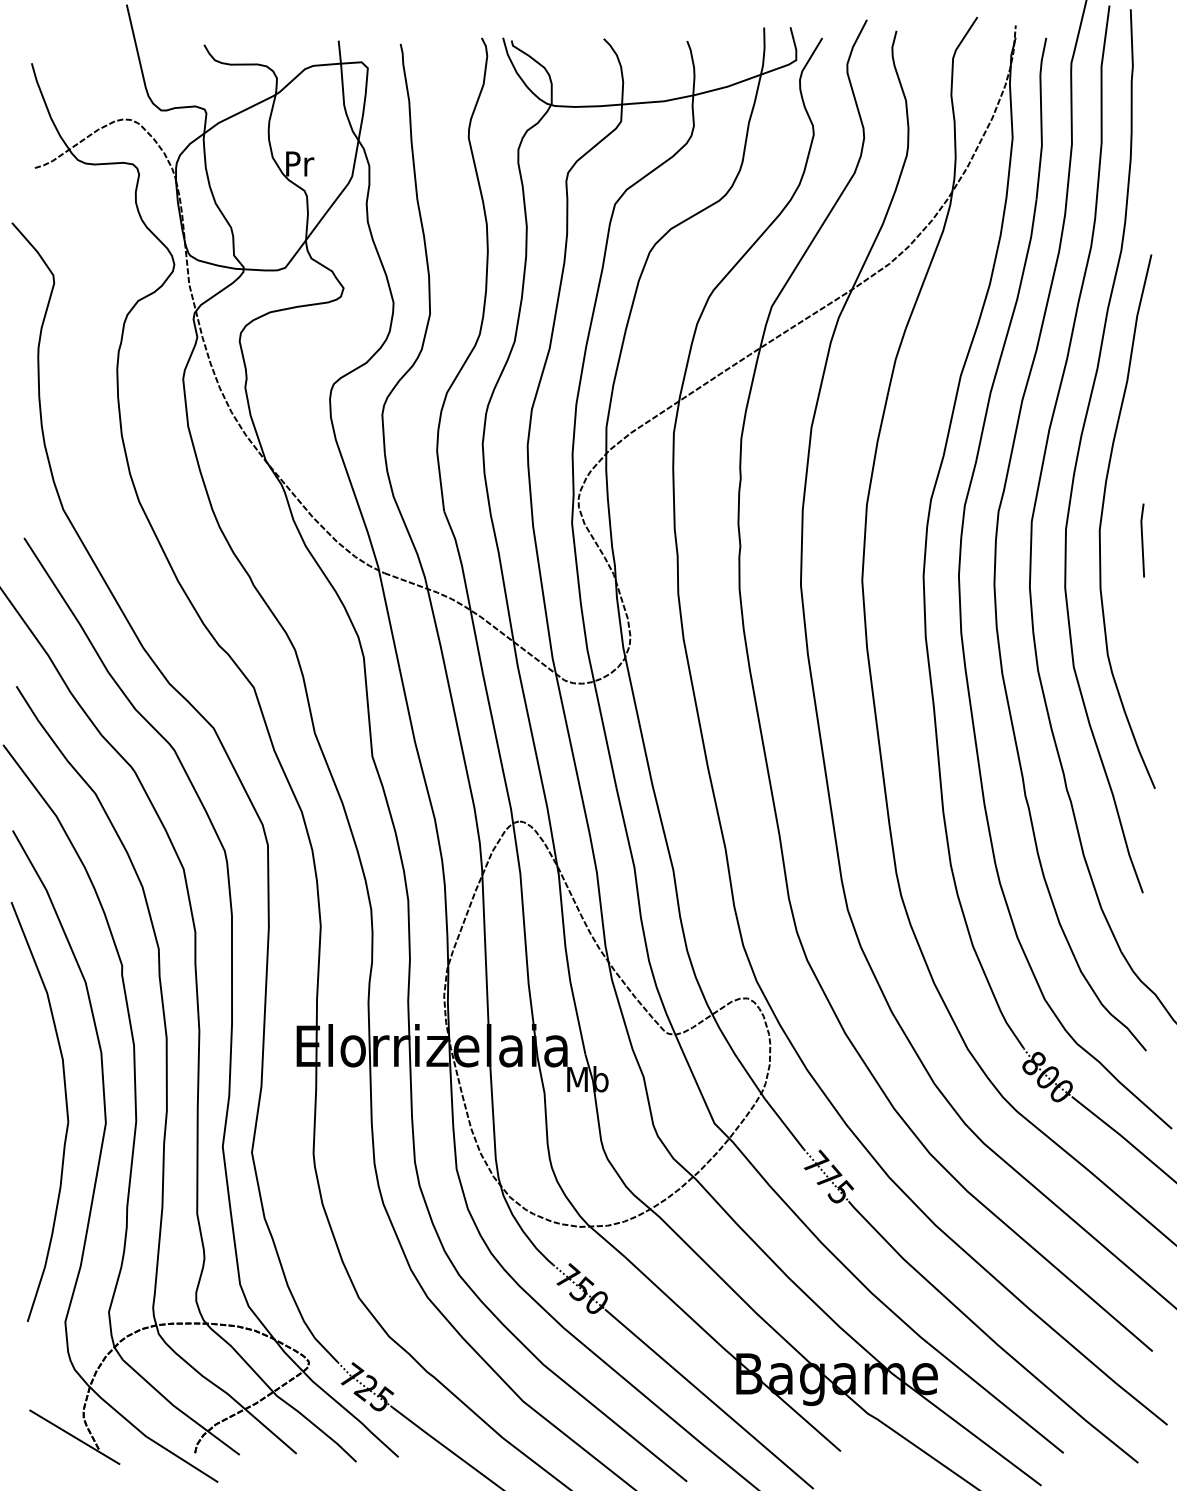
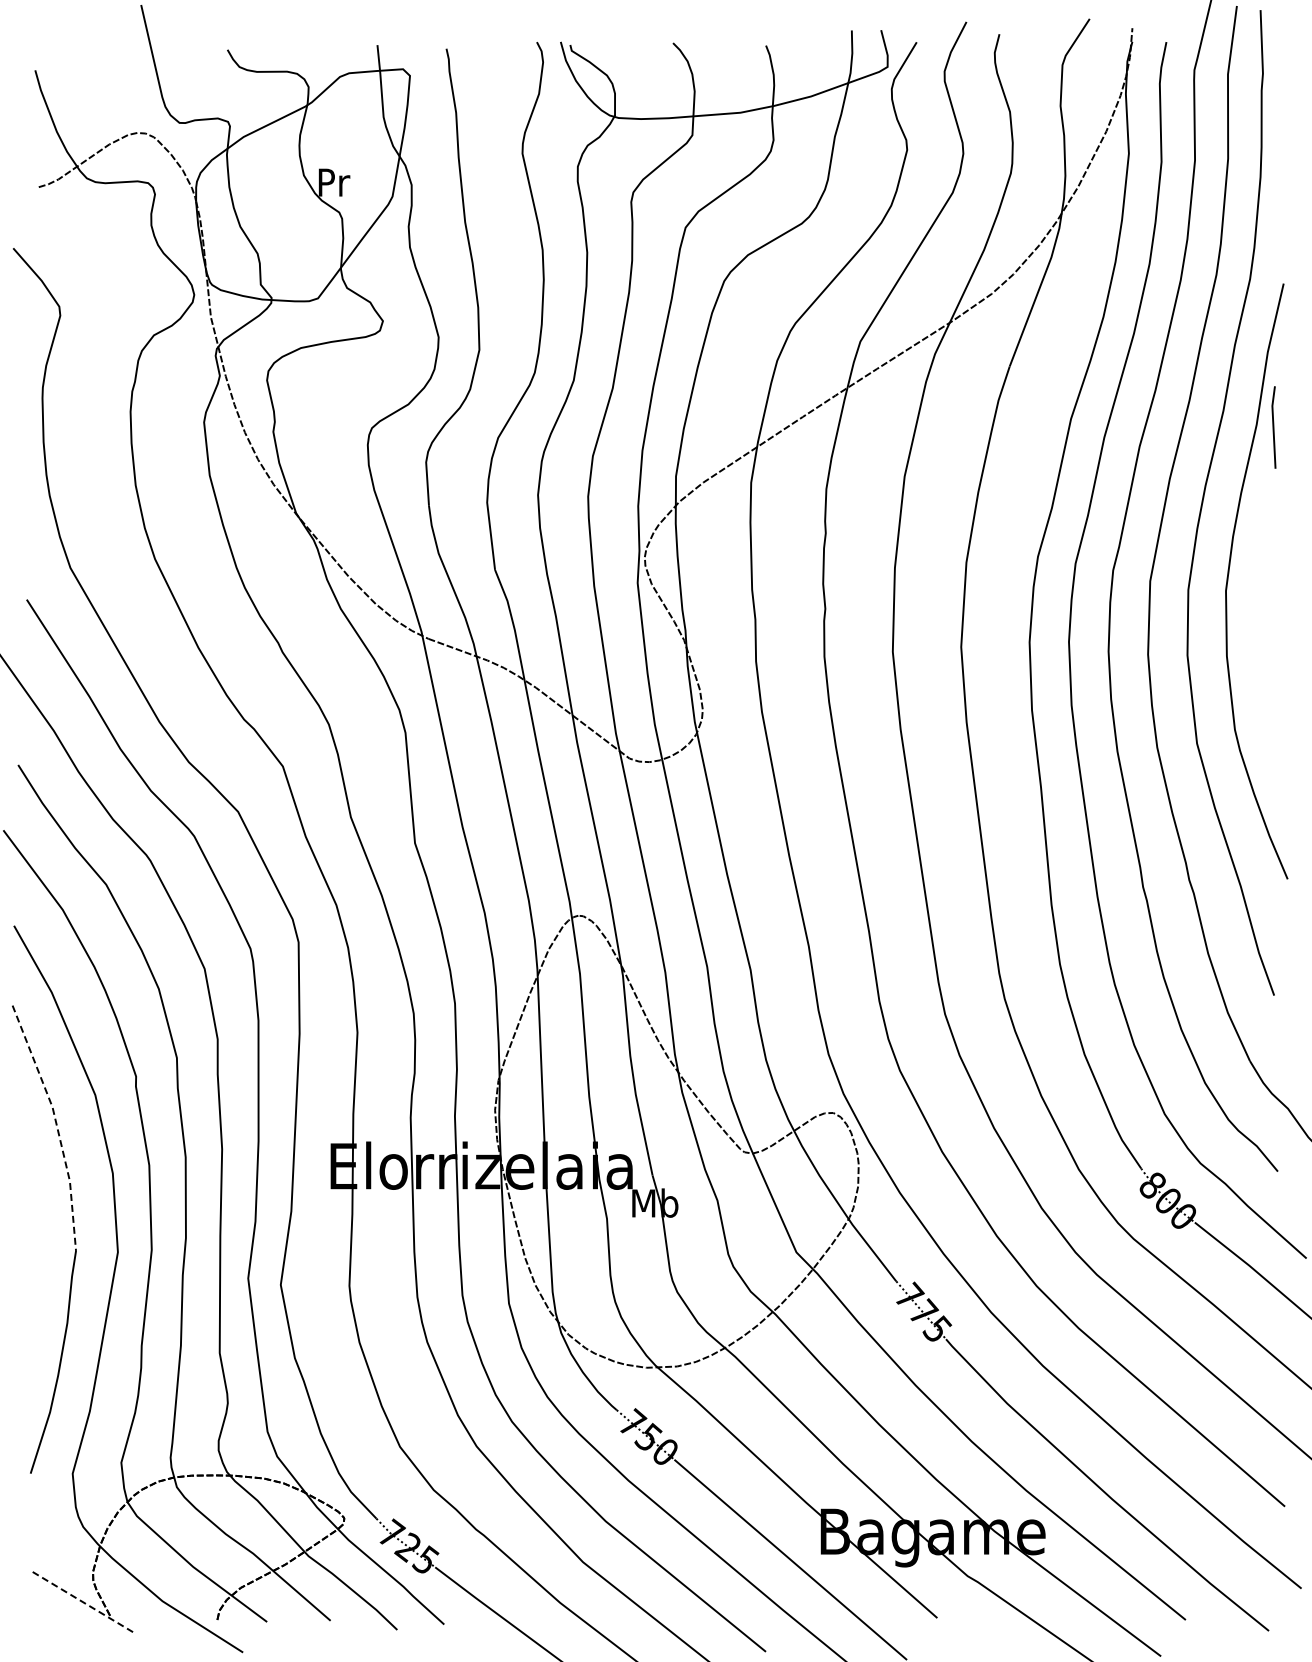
line: (1142, 540) -> (1273, 427), moved
line: (50, 1009) -> (56, 1125), solid -> dashed
line: (75, 1437) -> (83, 1602), solid -> dashed

